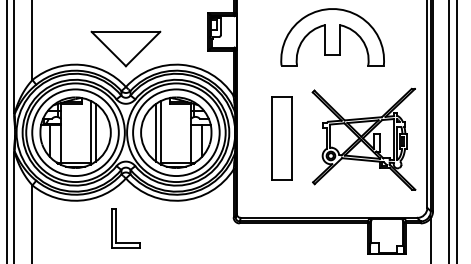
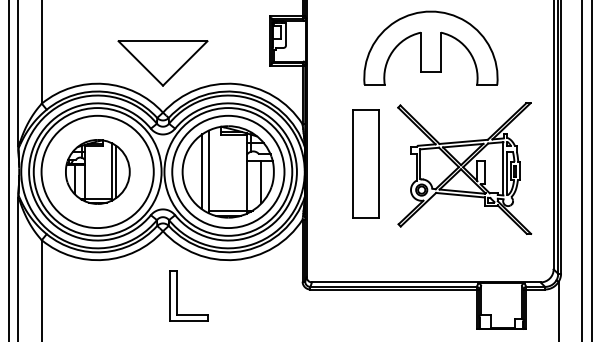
part: (75, 132) -> (97, 171), size x0.7
part: (282, 138) -> (365, 163), moved
part: (363, 139) -> (464, 168), moved
part: (117, 228) -> (177, 295), moved

